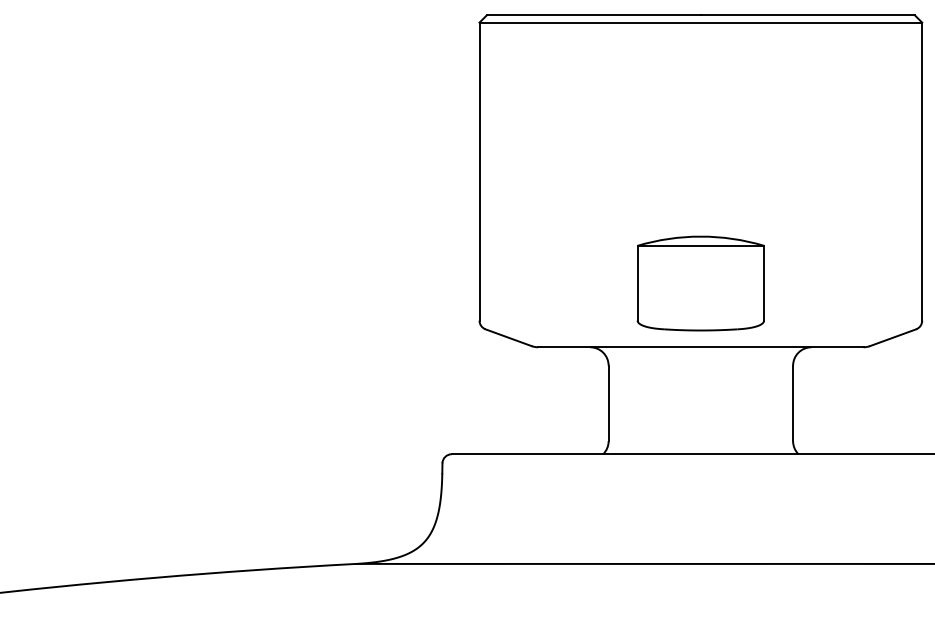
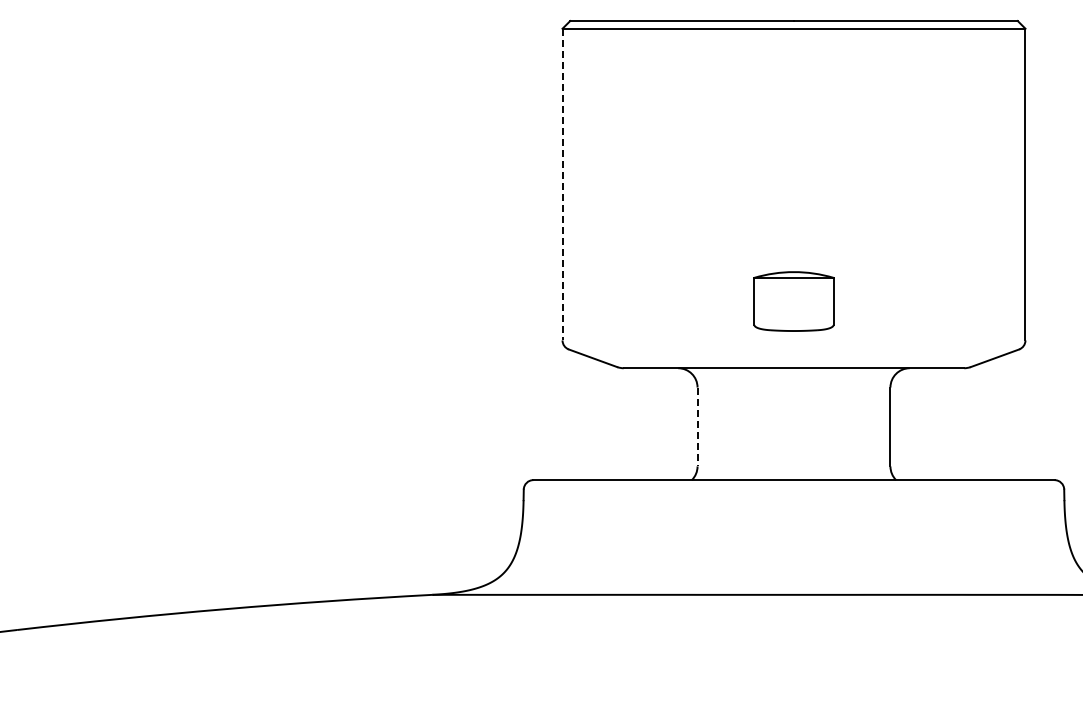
line: (479, 171) -> (562, 184), solid -> dashed
part: (700, 283) -> (793, 301), size x0.6
line: (608, 403) -> (697, 427), solid -> dashed

